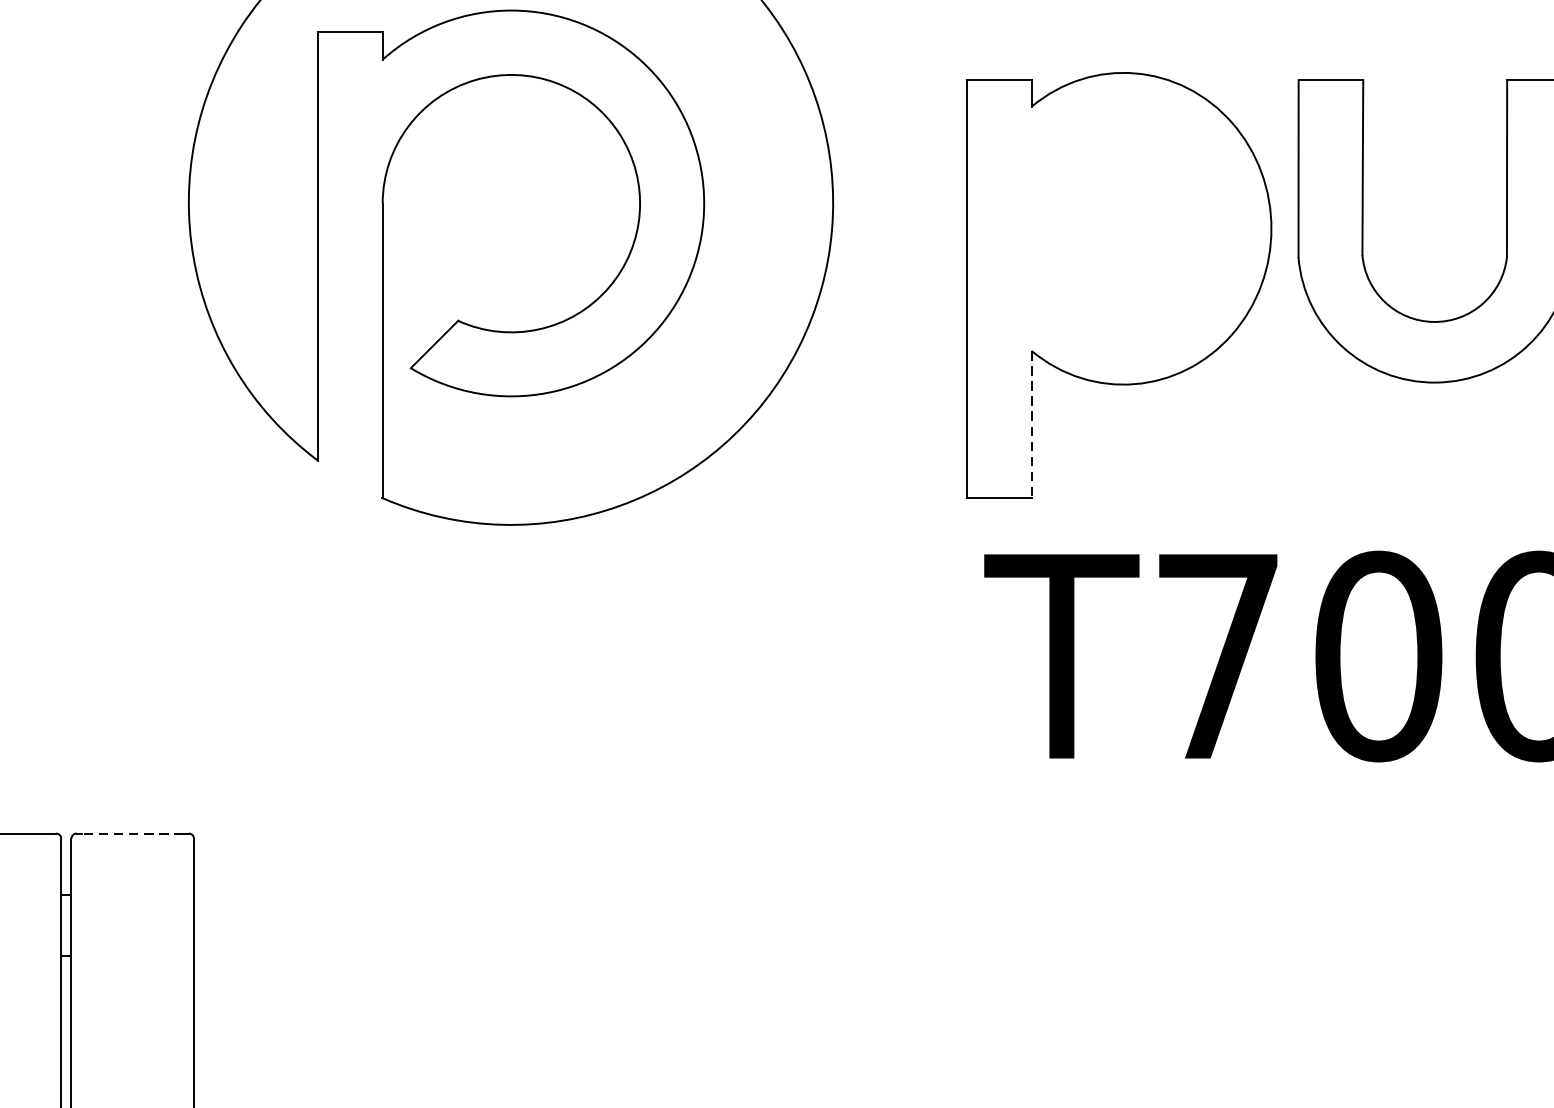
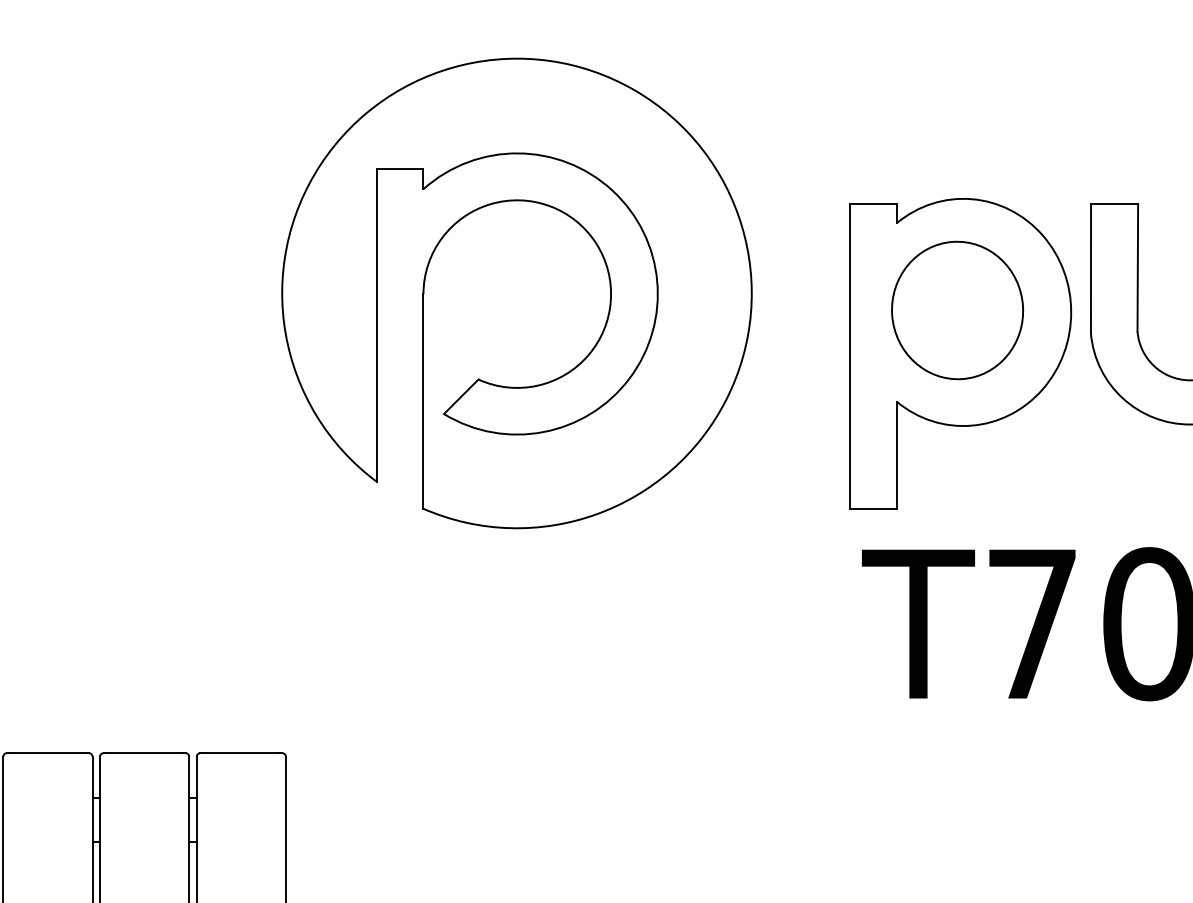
part: (1115, 226) -> (957, 310), added
line: (1031, 425) -> (896, 455), dashed -> solid
line: (131, 833) -> (240, 753), dashed -> solid

